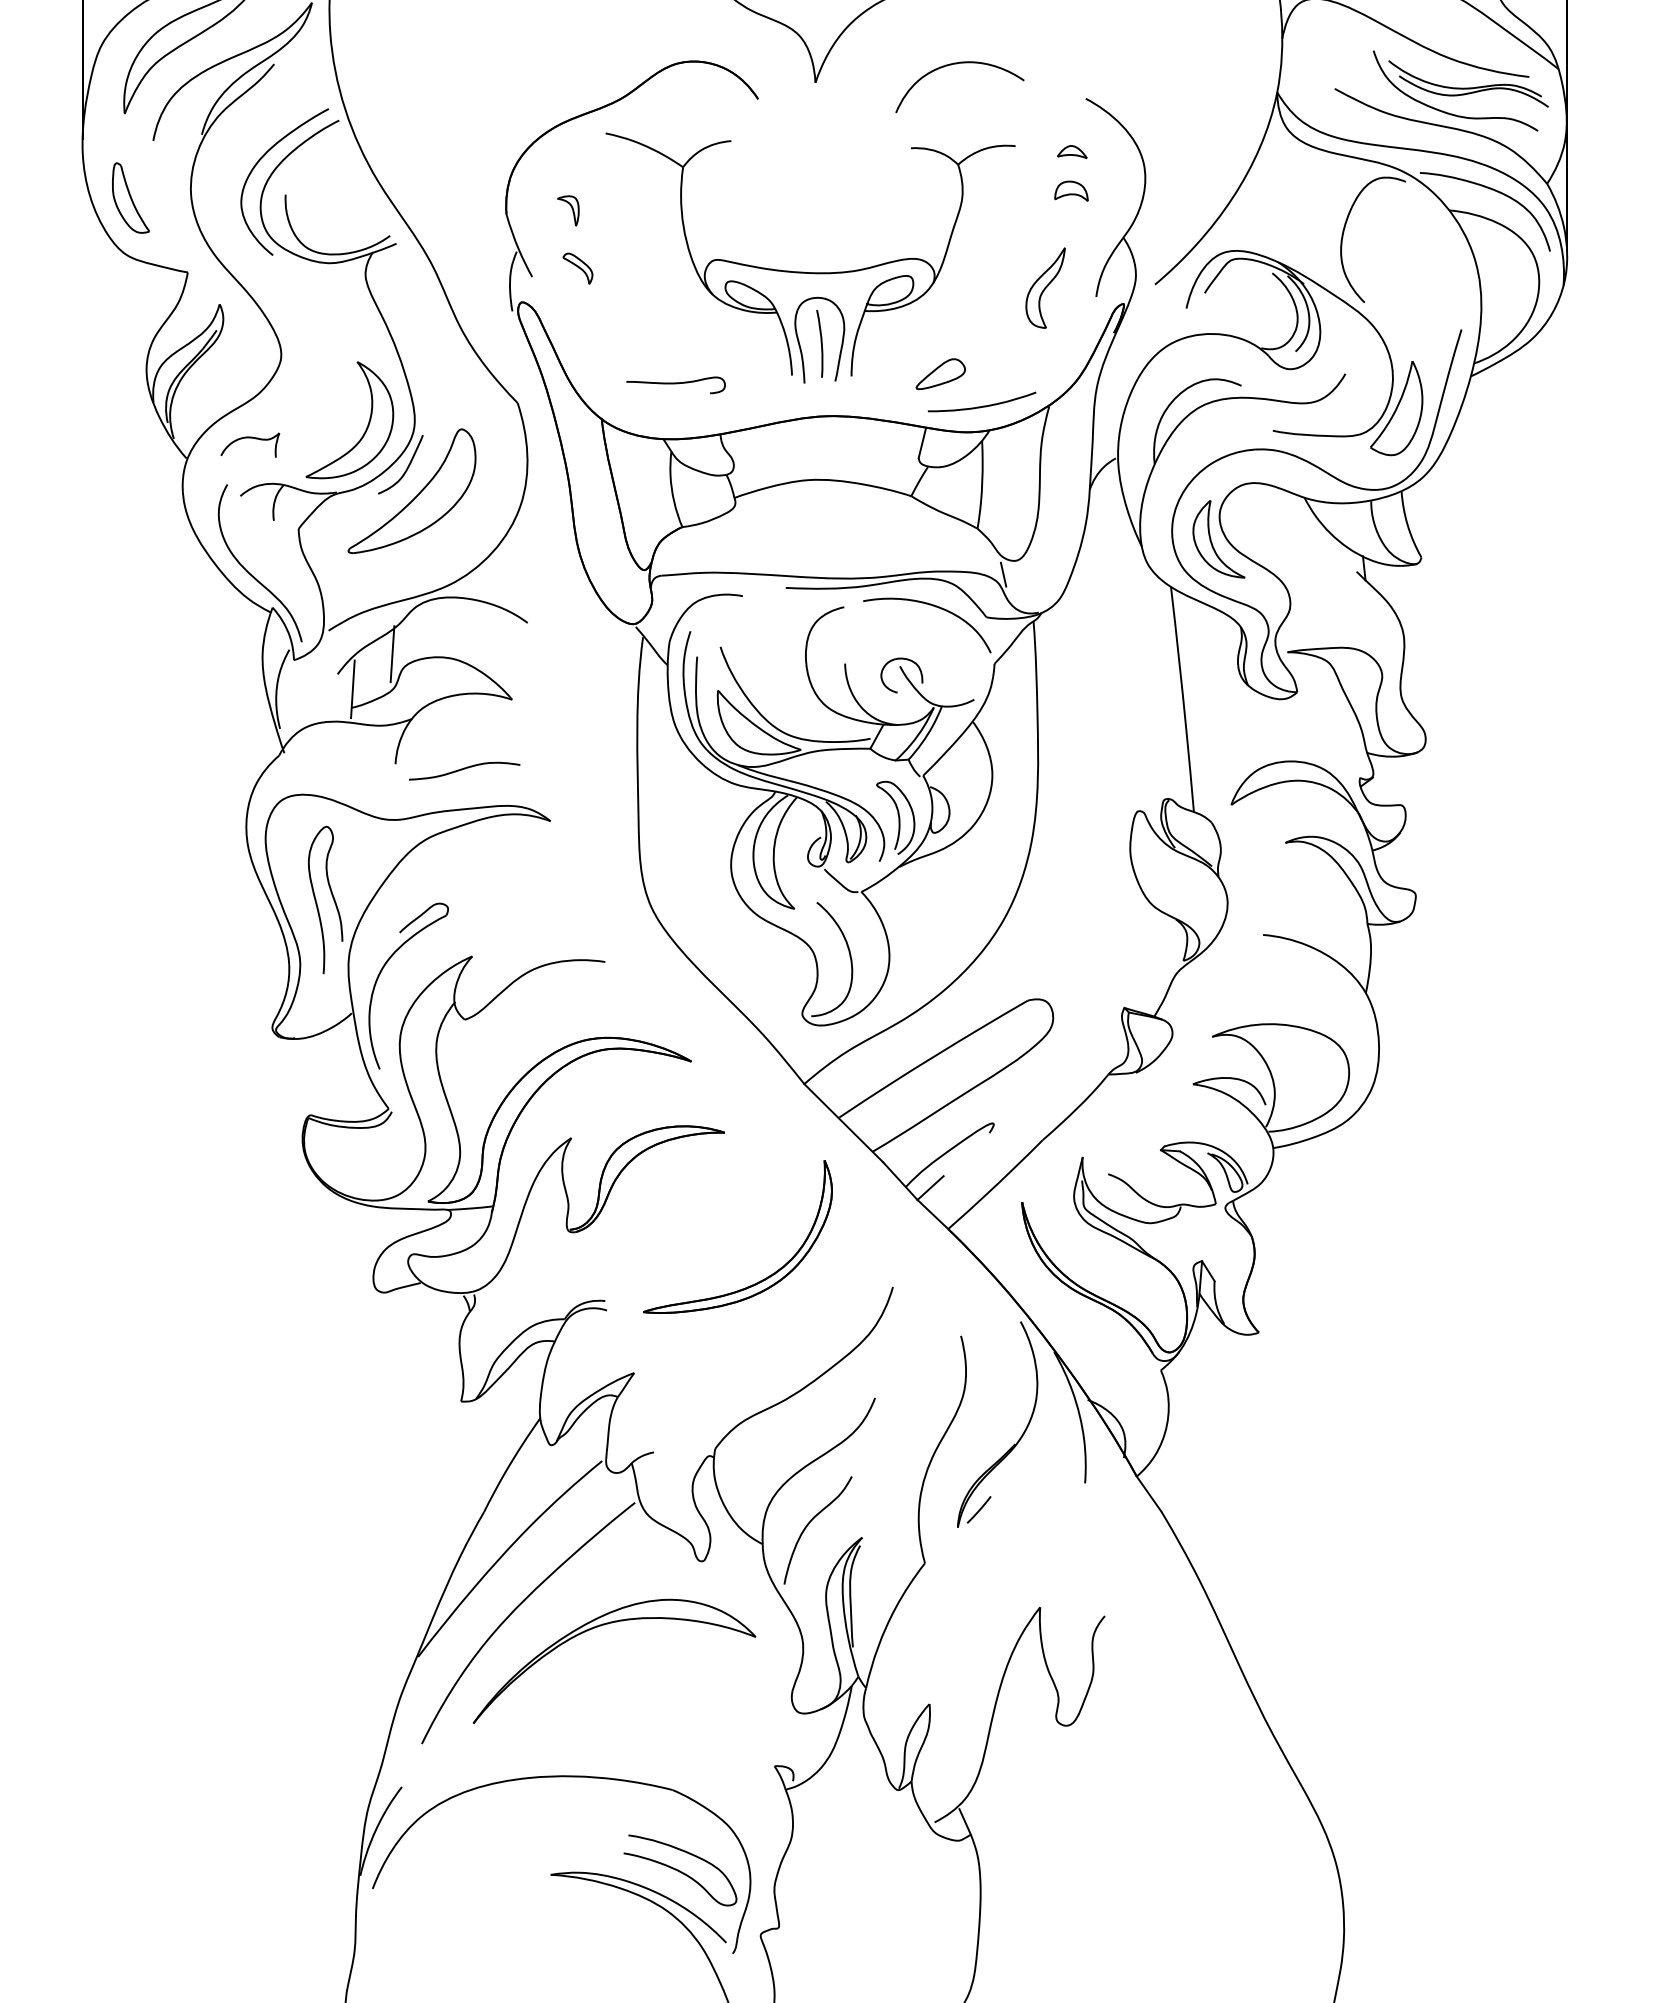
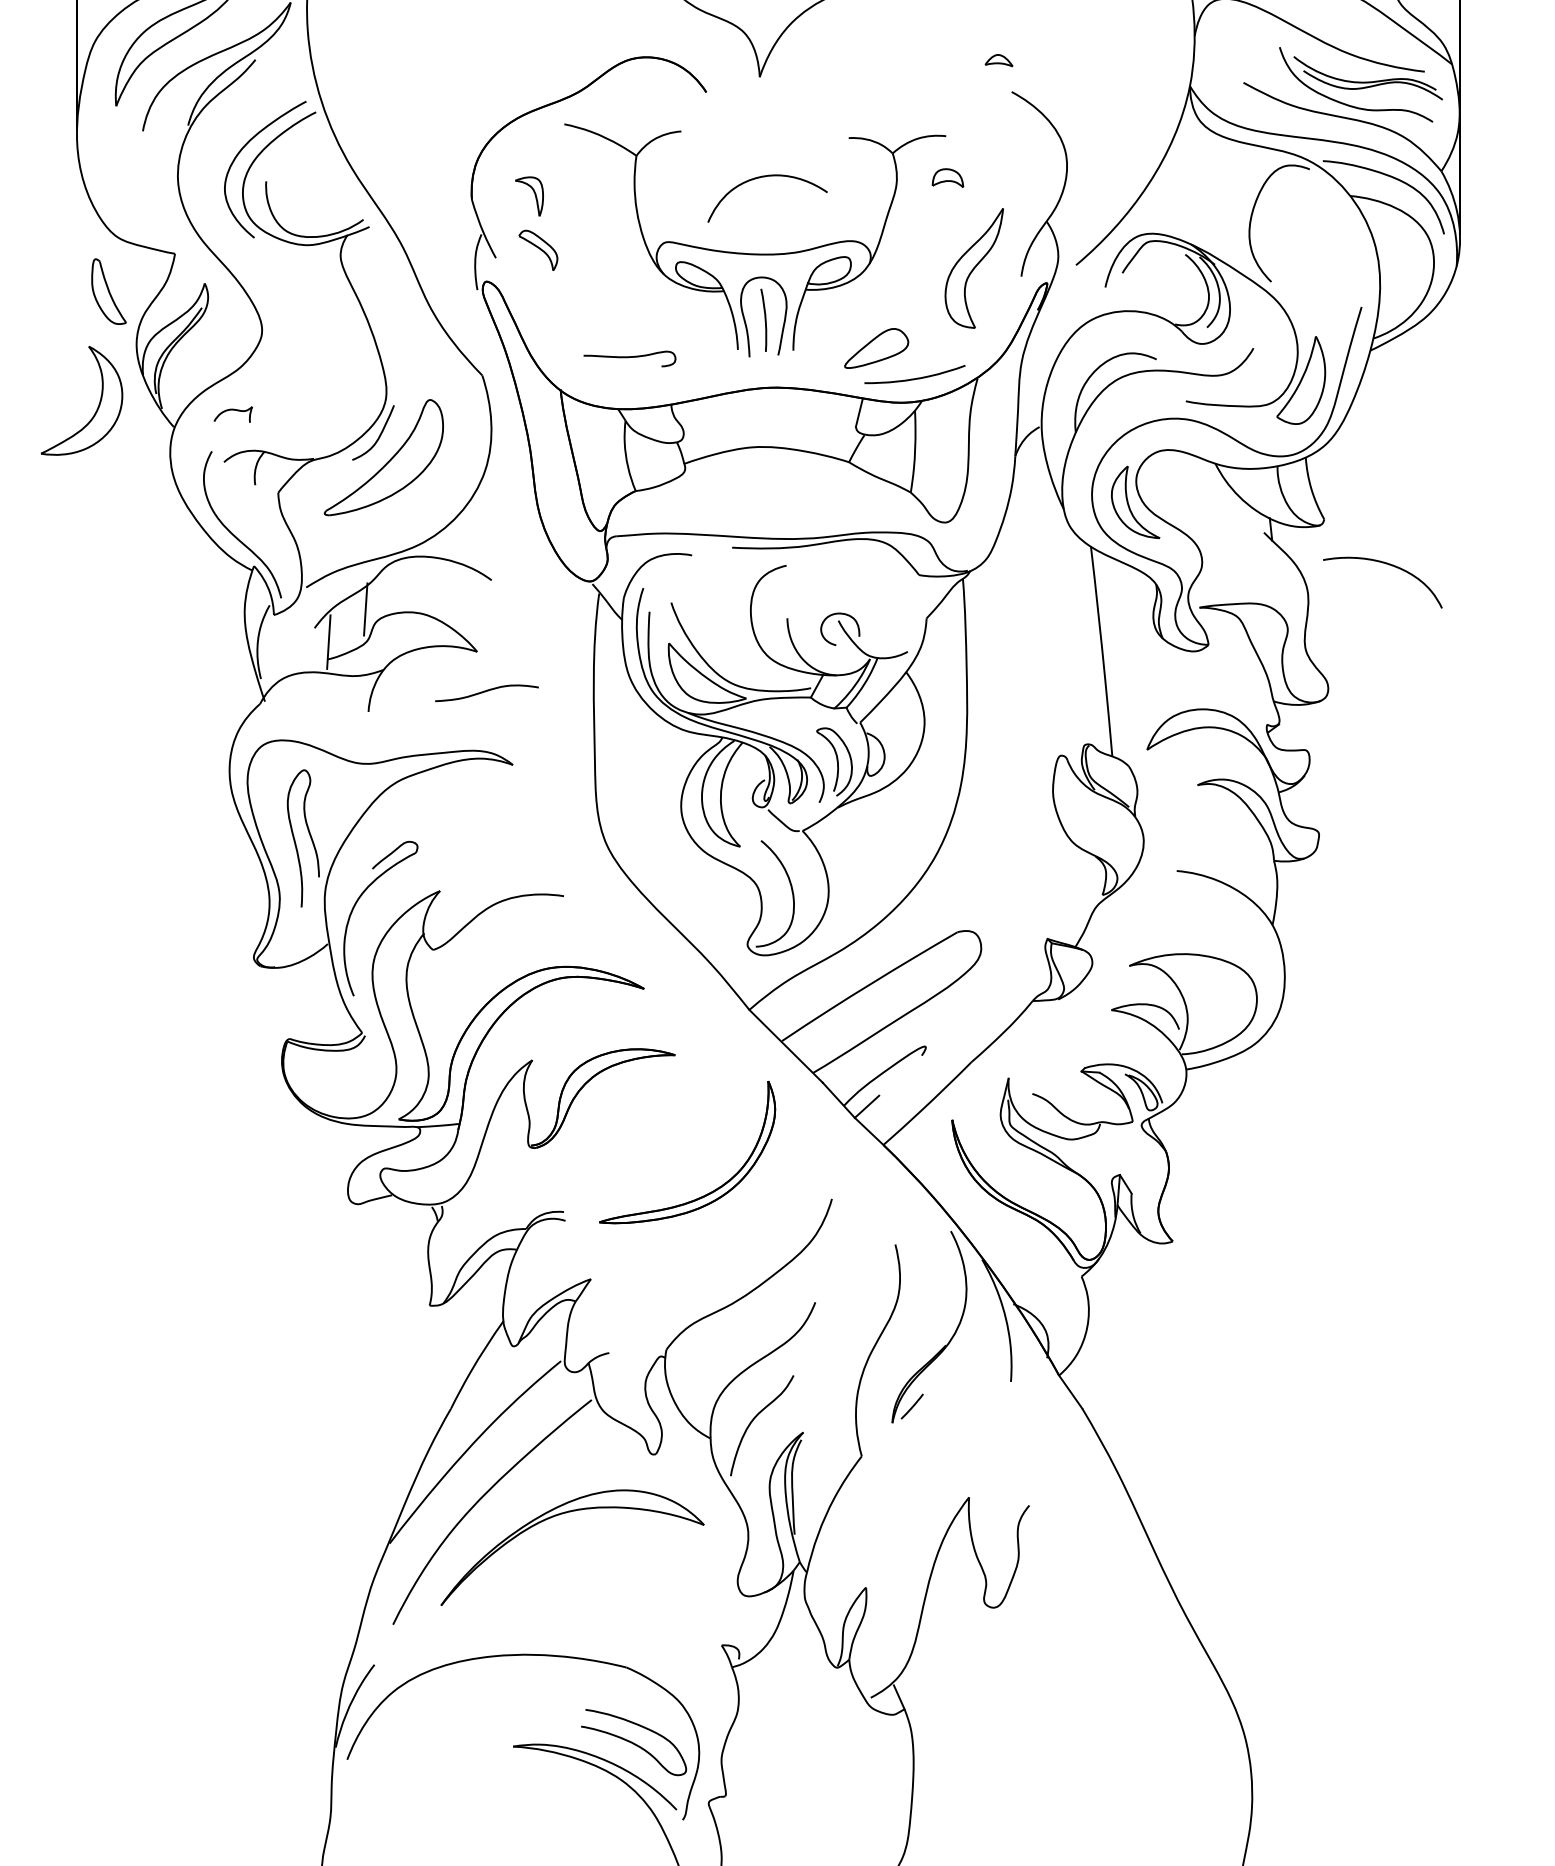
curve: (957, 64) -> (765, 177), moved
part: (1072, 152) -> (999, 61), moved
part: (1071, 190) -> (947, 177), moved
part: (130, 197) -> (108, 291), moved
part: (568, 210) -> (529, 196), size x1.4
part: (577, 268) -> (538, 250), size x1.4
part: (1045, 287) -> (974, 267), size x1.6
part: (940, 374) -> (876, 348), size x1.4
part: (365, 429) -> (96, 409), moved
part: (250, 444) -> (233, 414), size x0.7
line: (1003, 574) -> (934, 535), removed
curve: (932, 606) -> (1387, 565), moved
curve: (464, 769) -> (486, 691), moved

